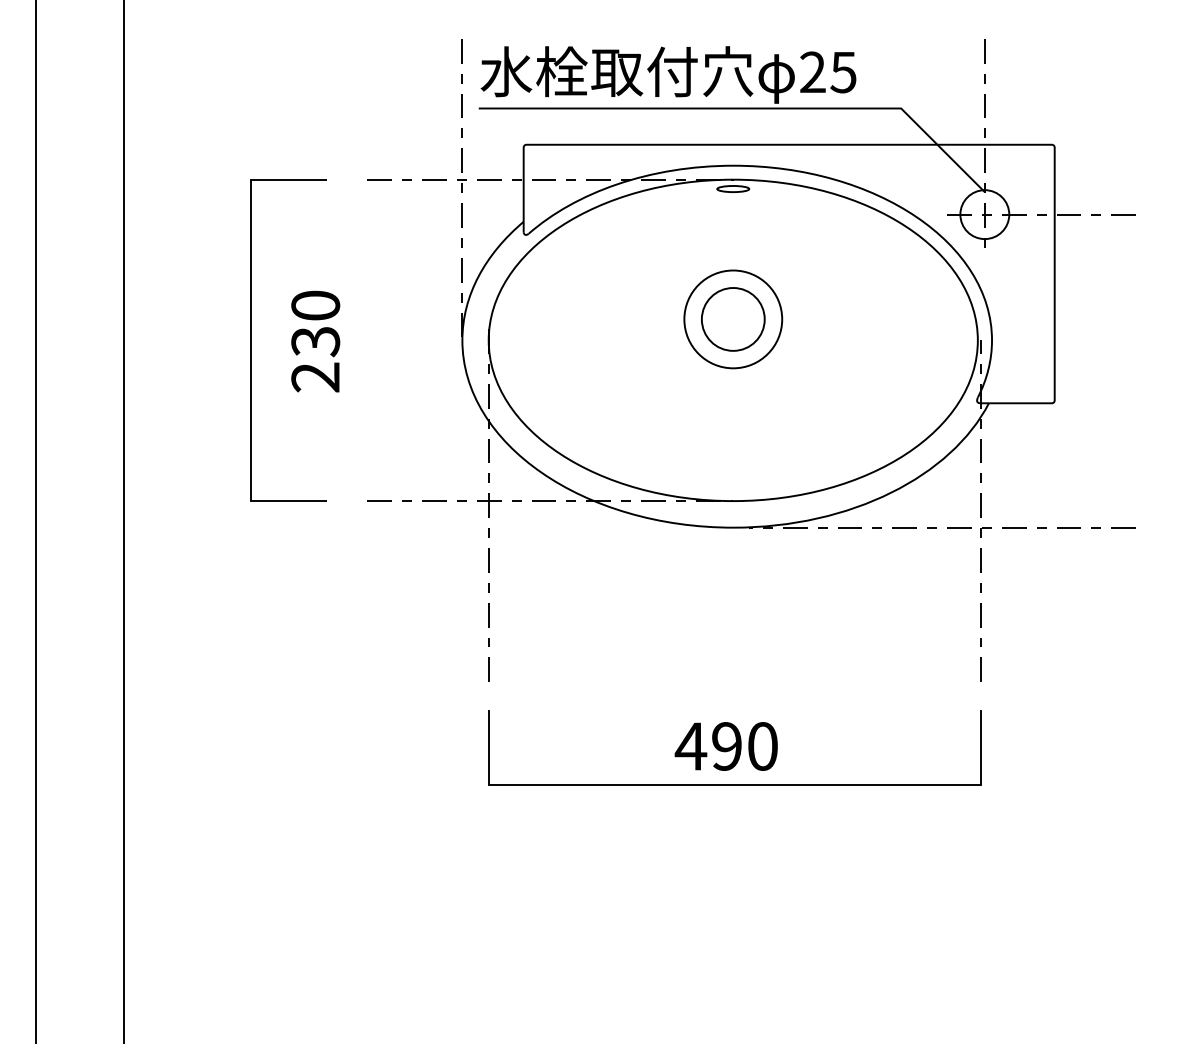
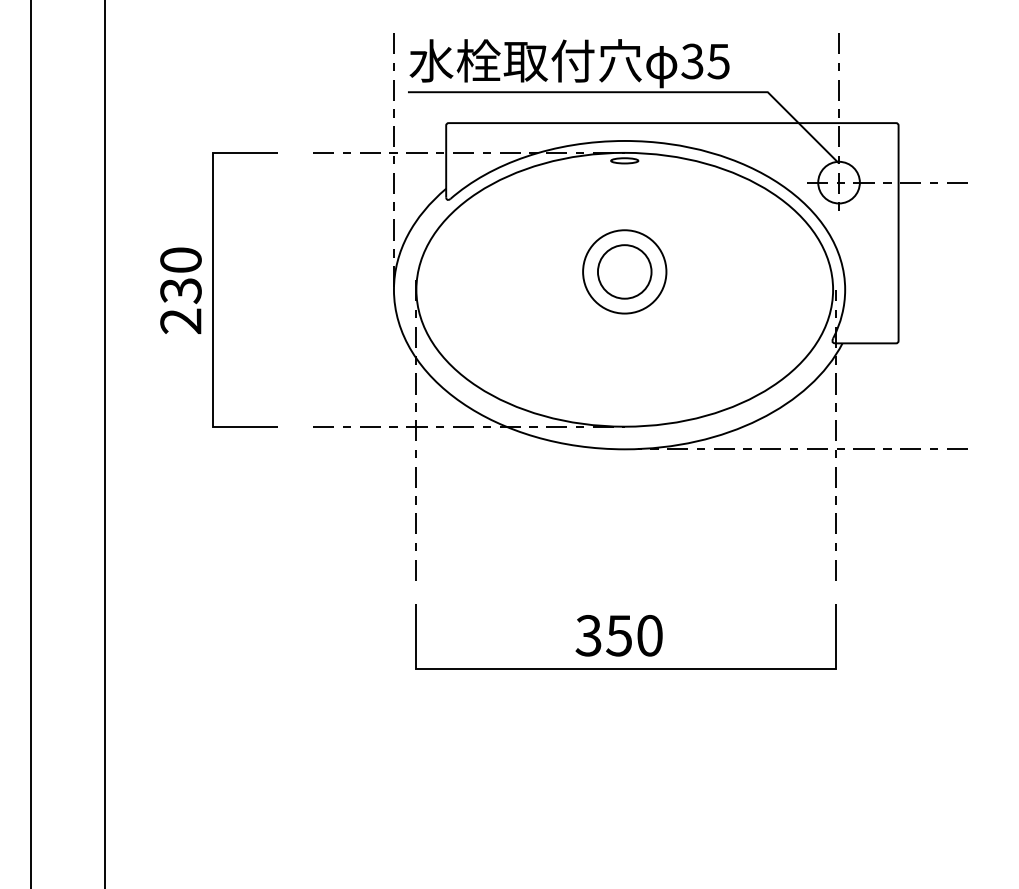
text: (812, 72) -> (692, 61), 25 -> 35
text: (315, 341) -> (180, 290), moved
text: (707, 746) -> (602, 635), 490 -> 350

